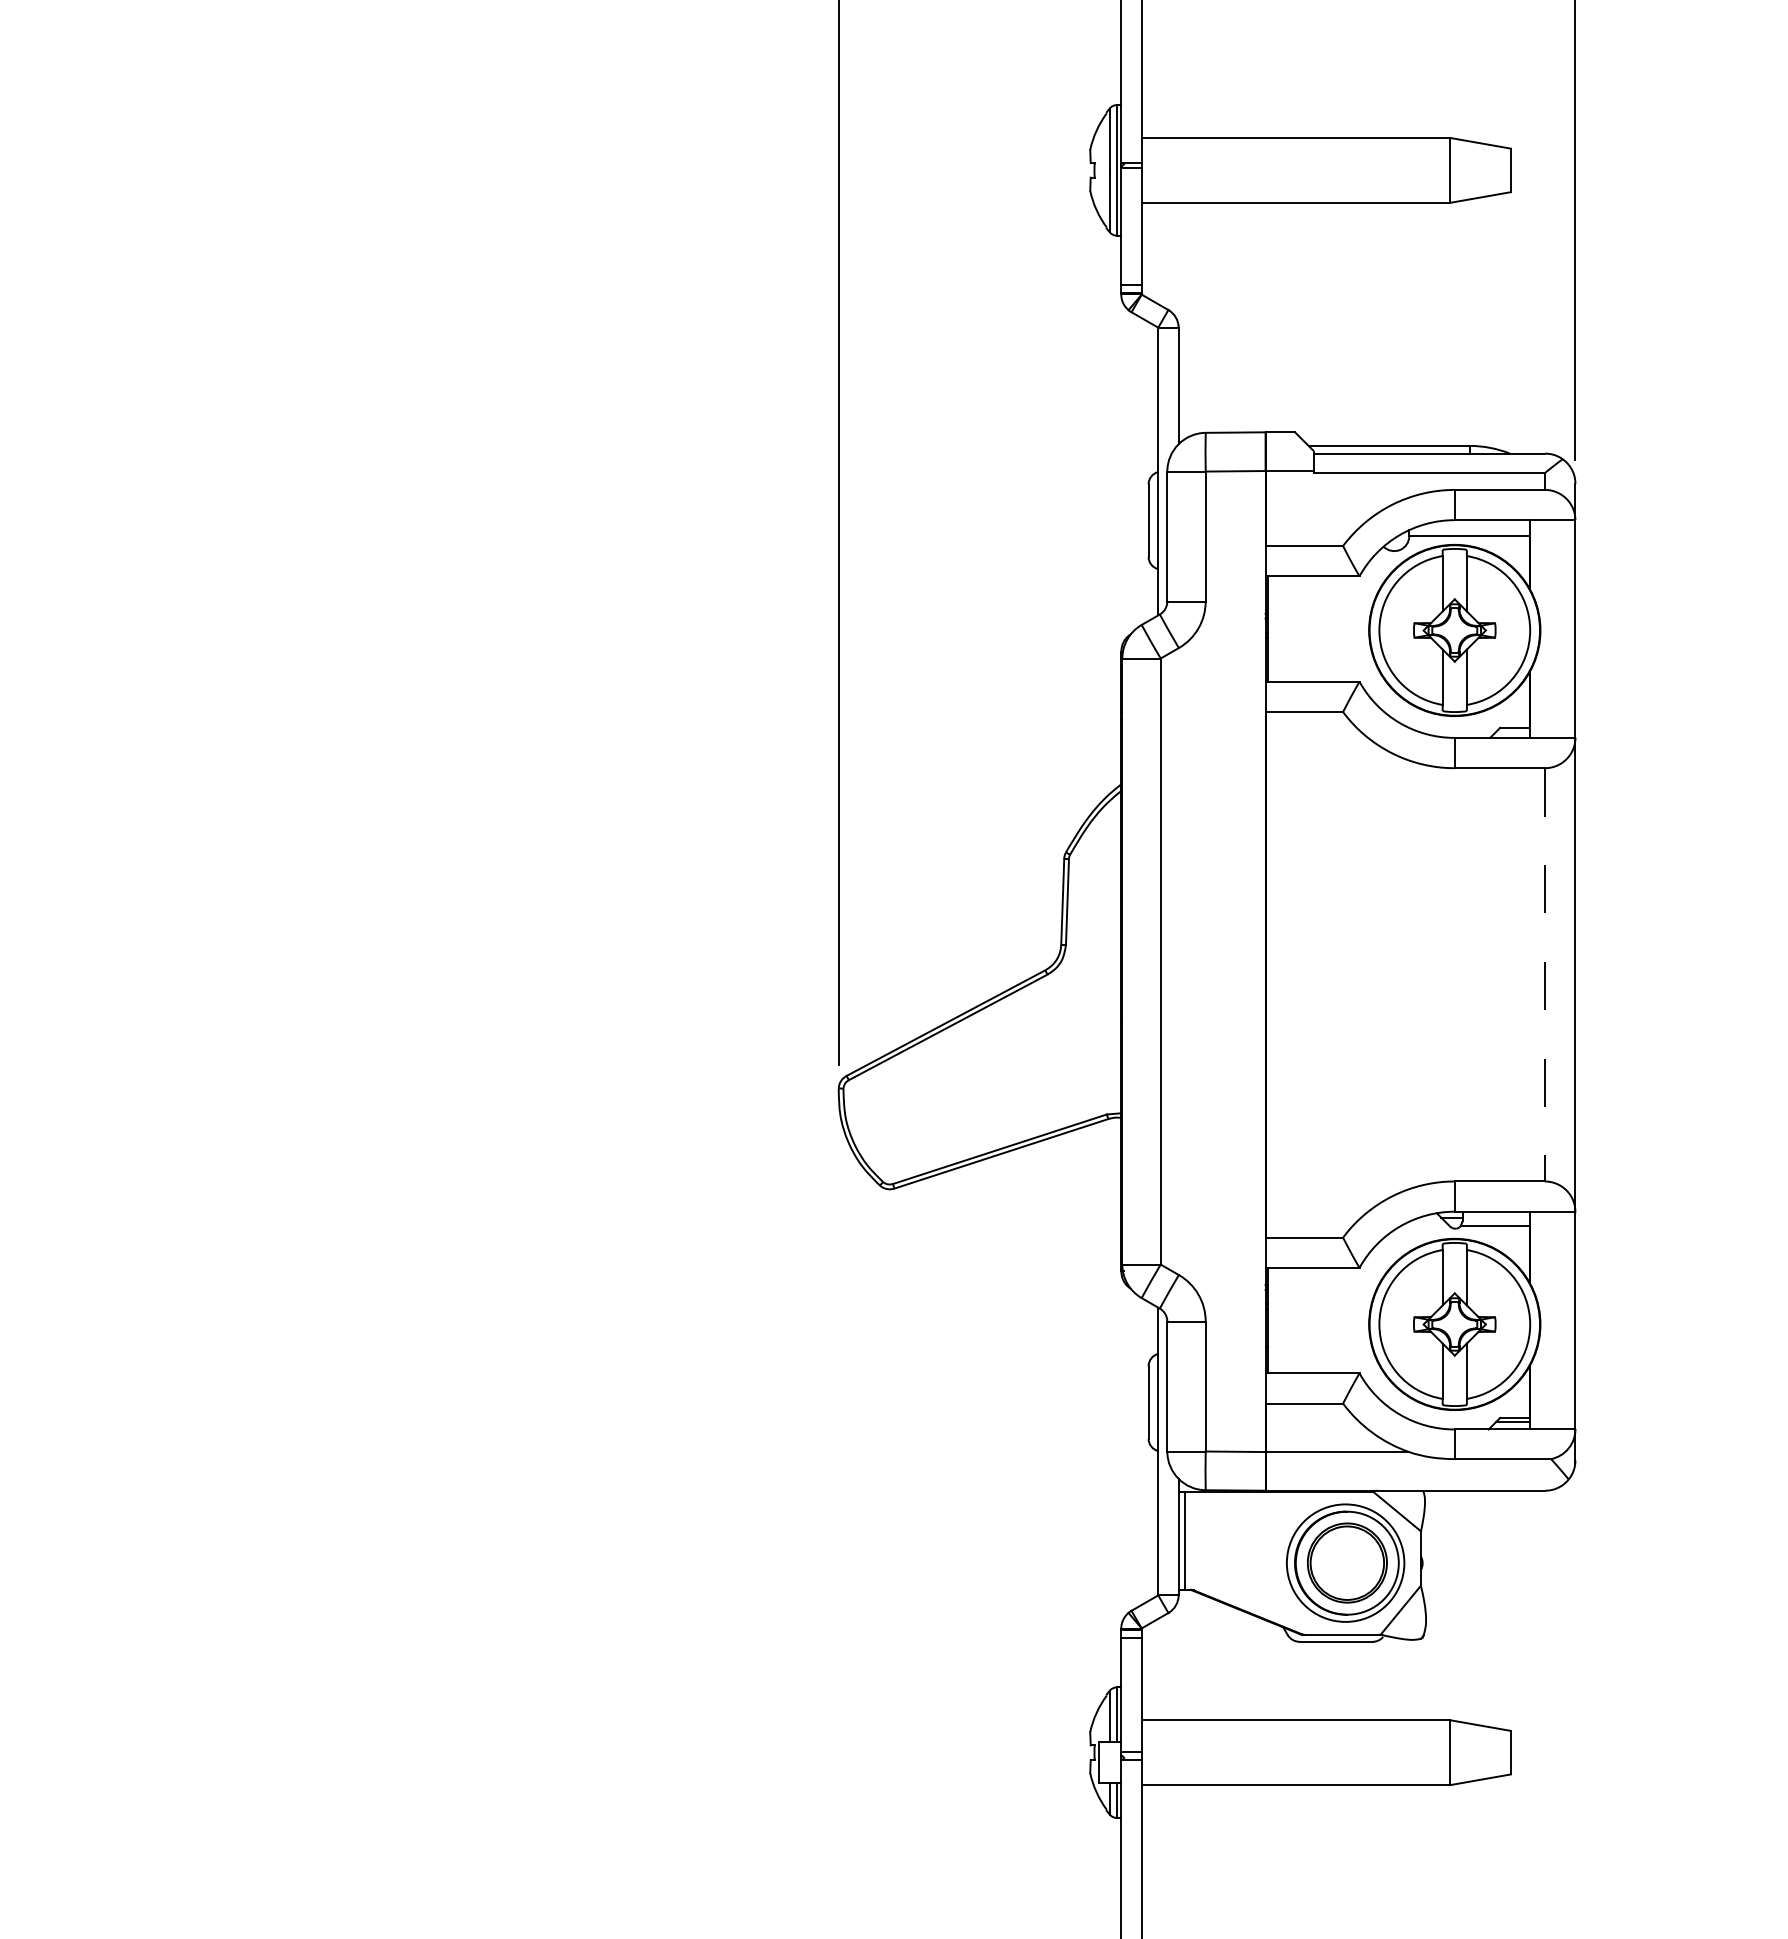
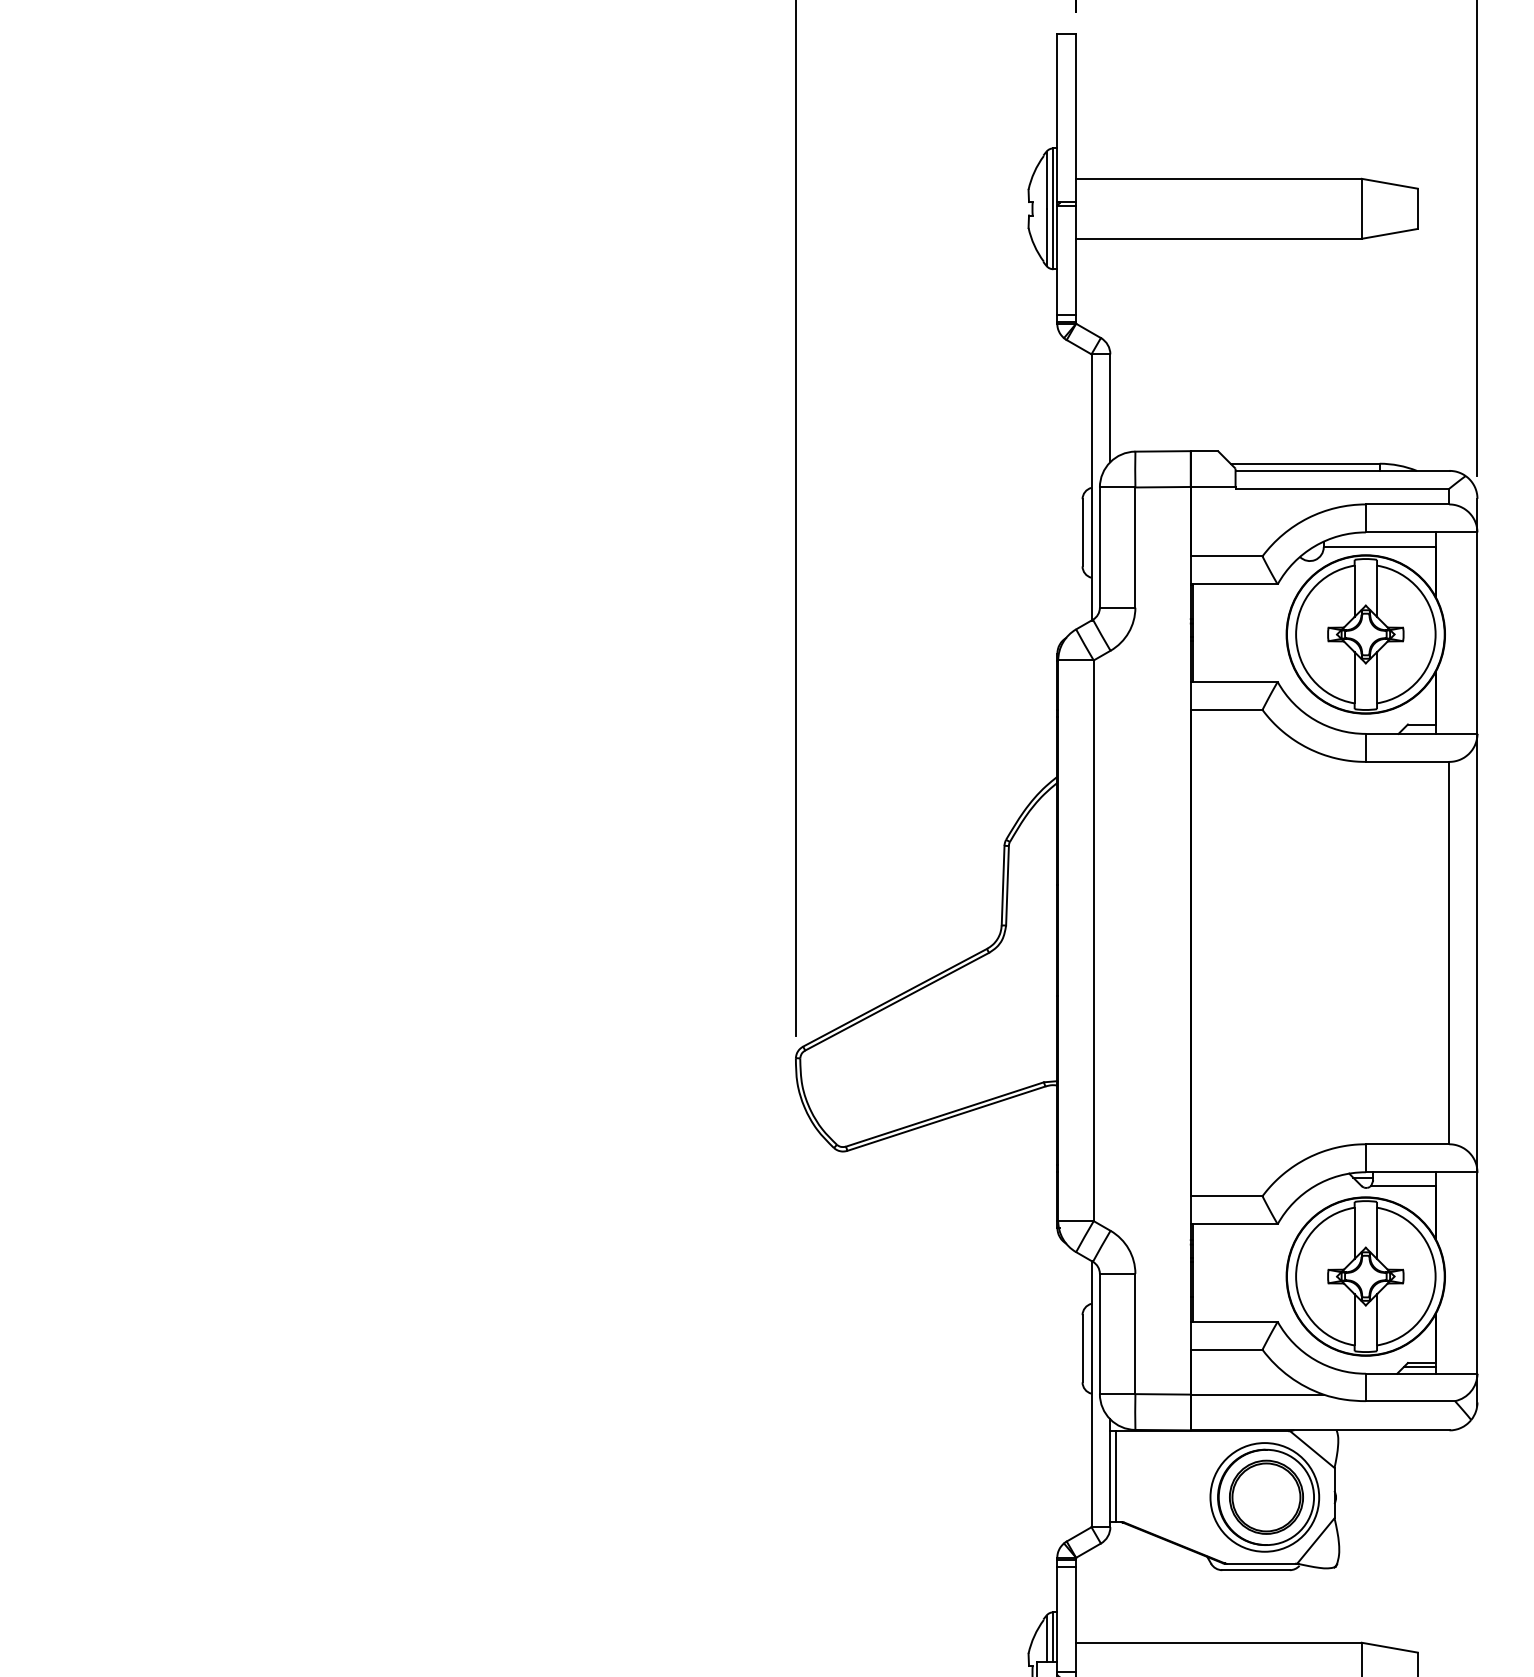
line: (1544, 974) -> (1448, 952), dashed -> solid

